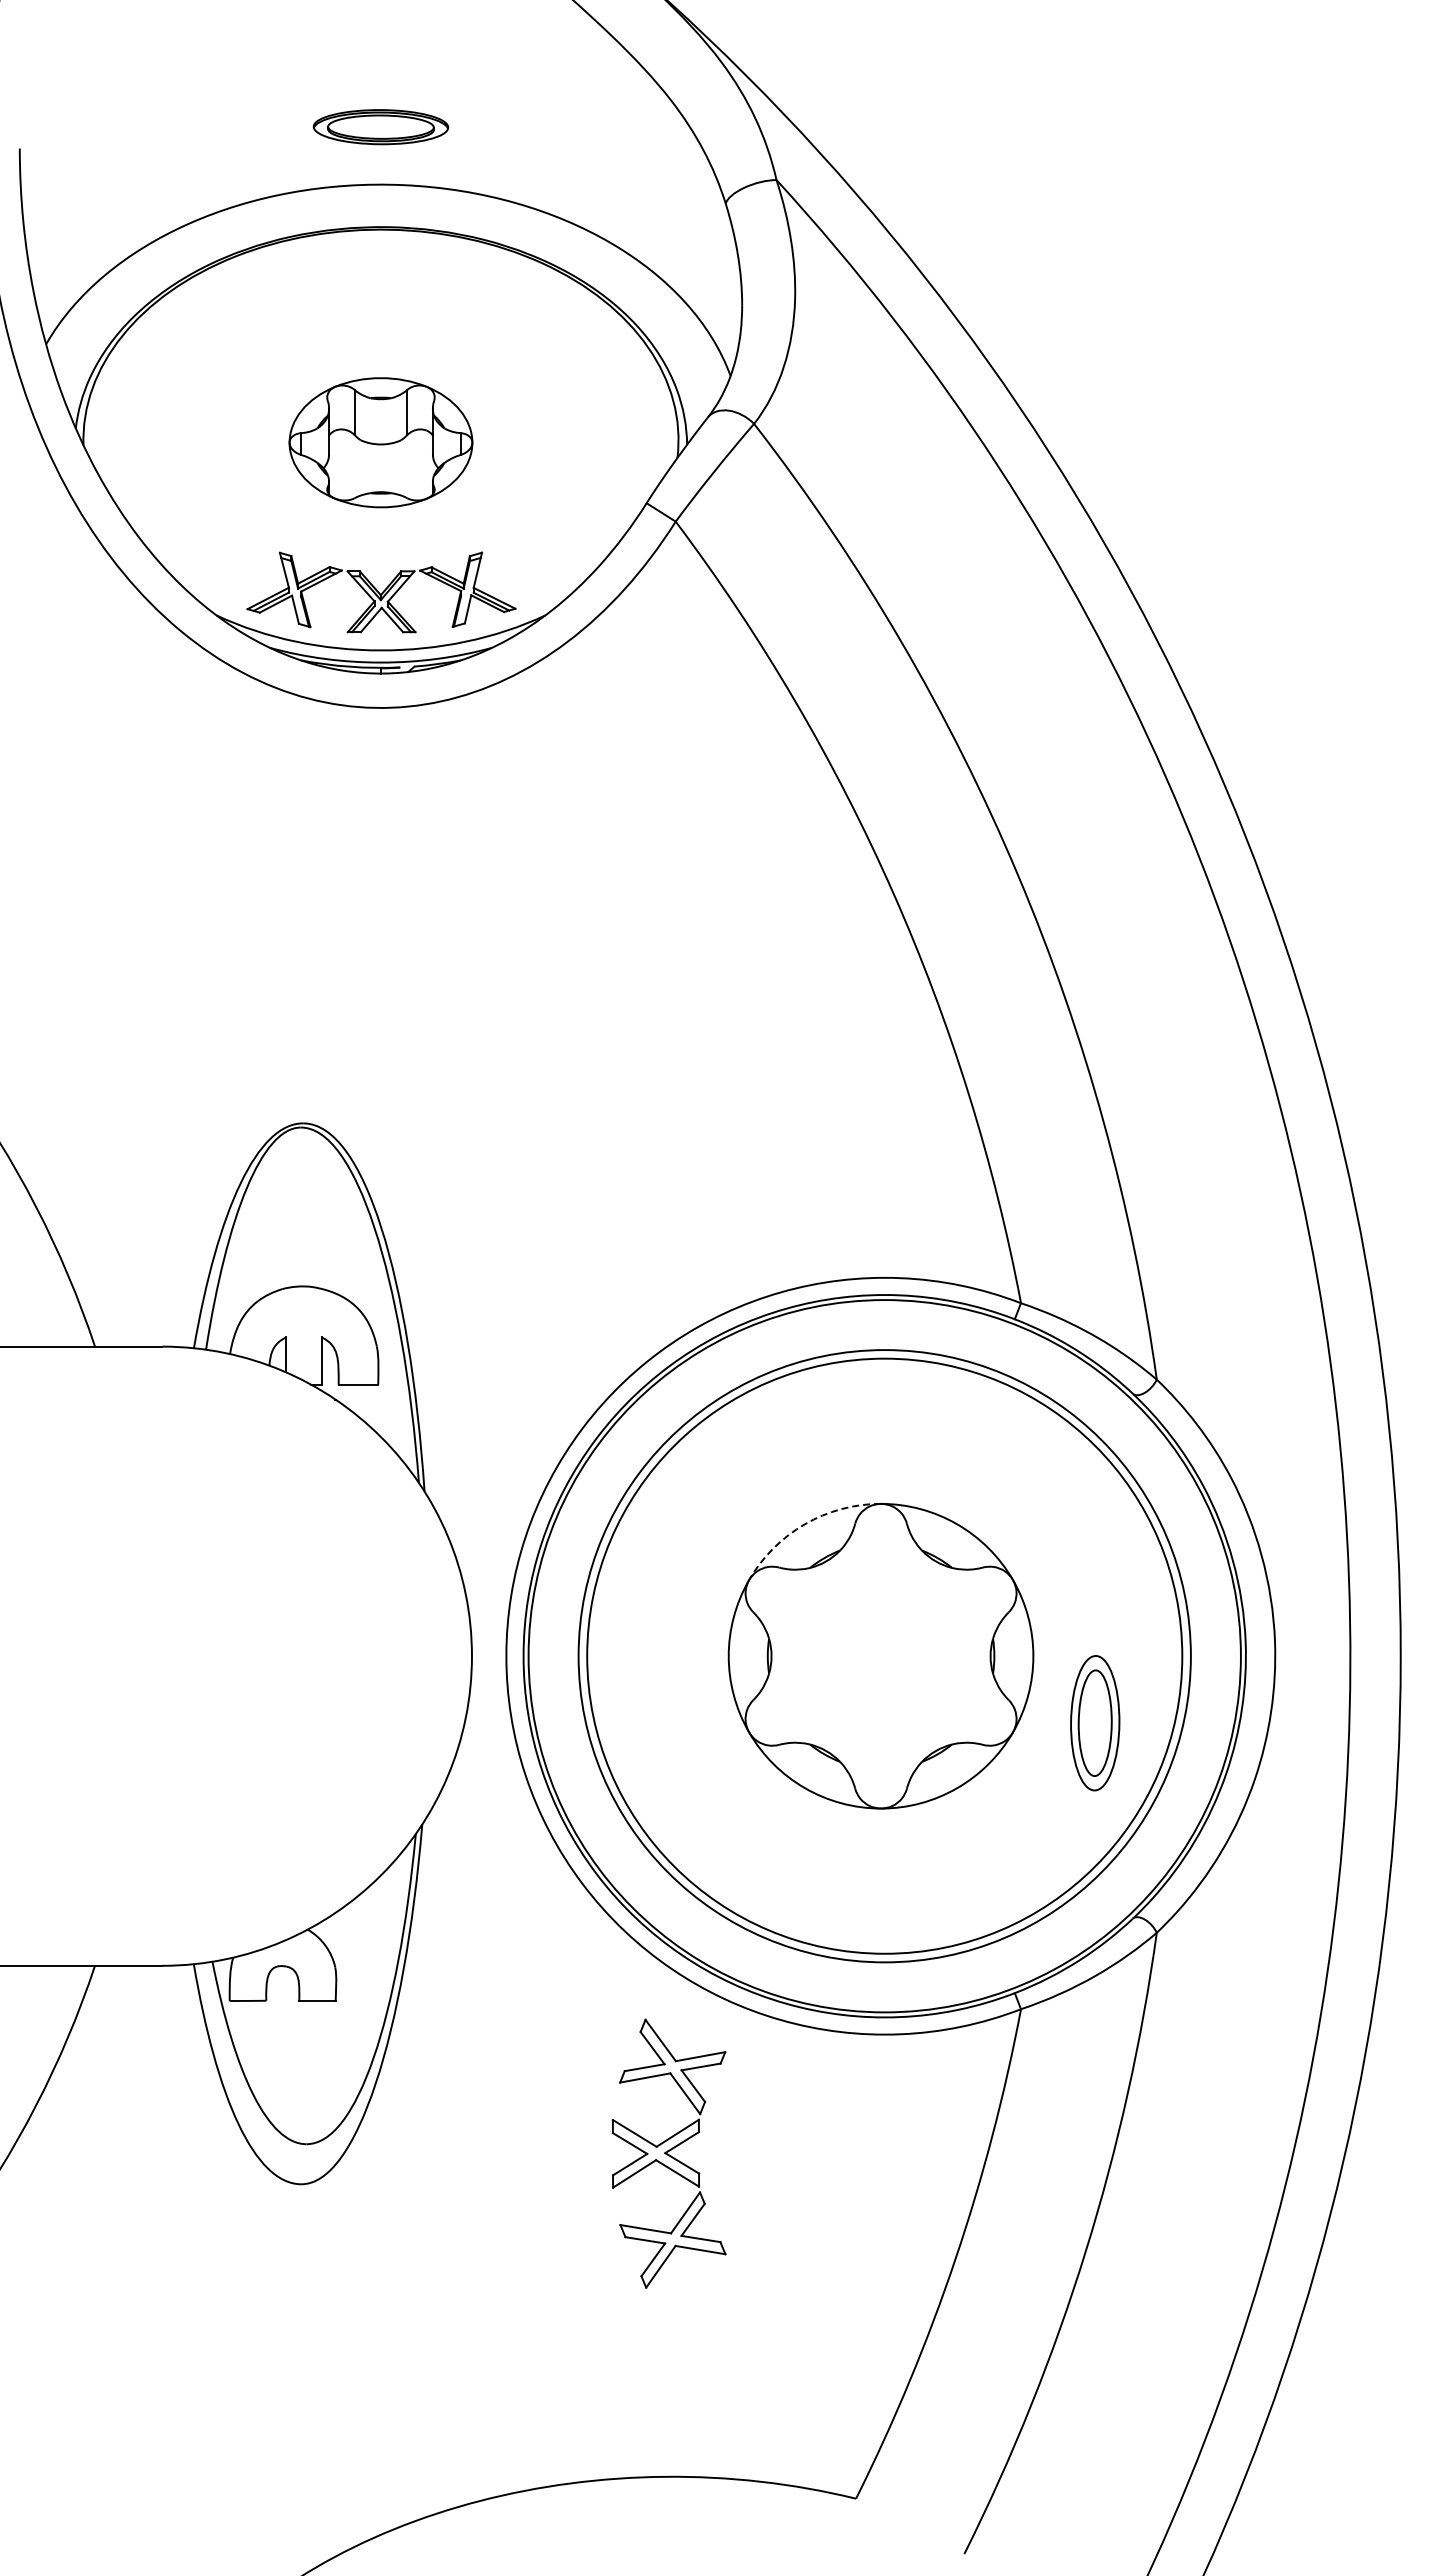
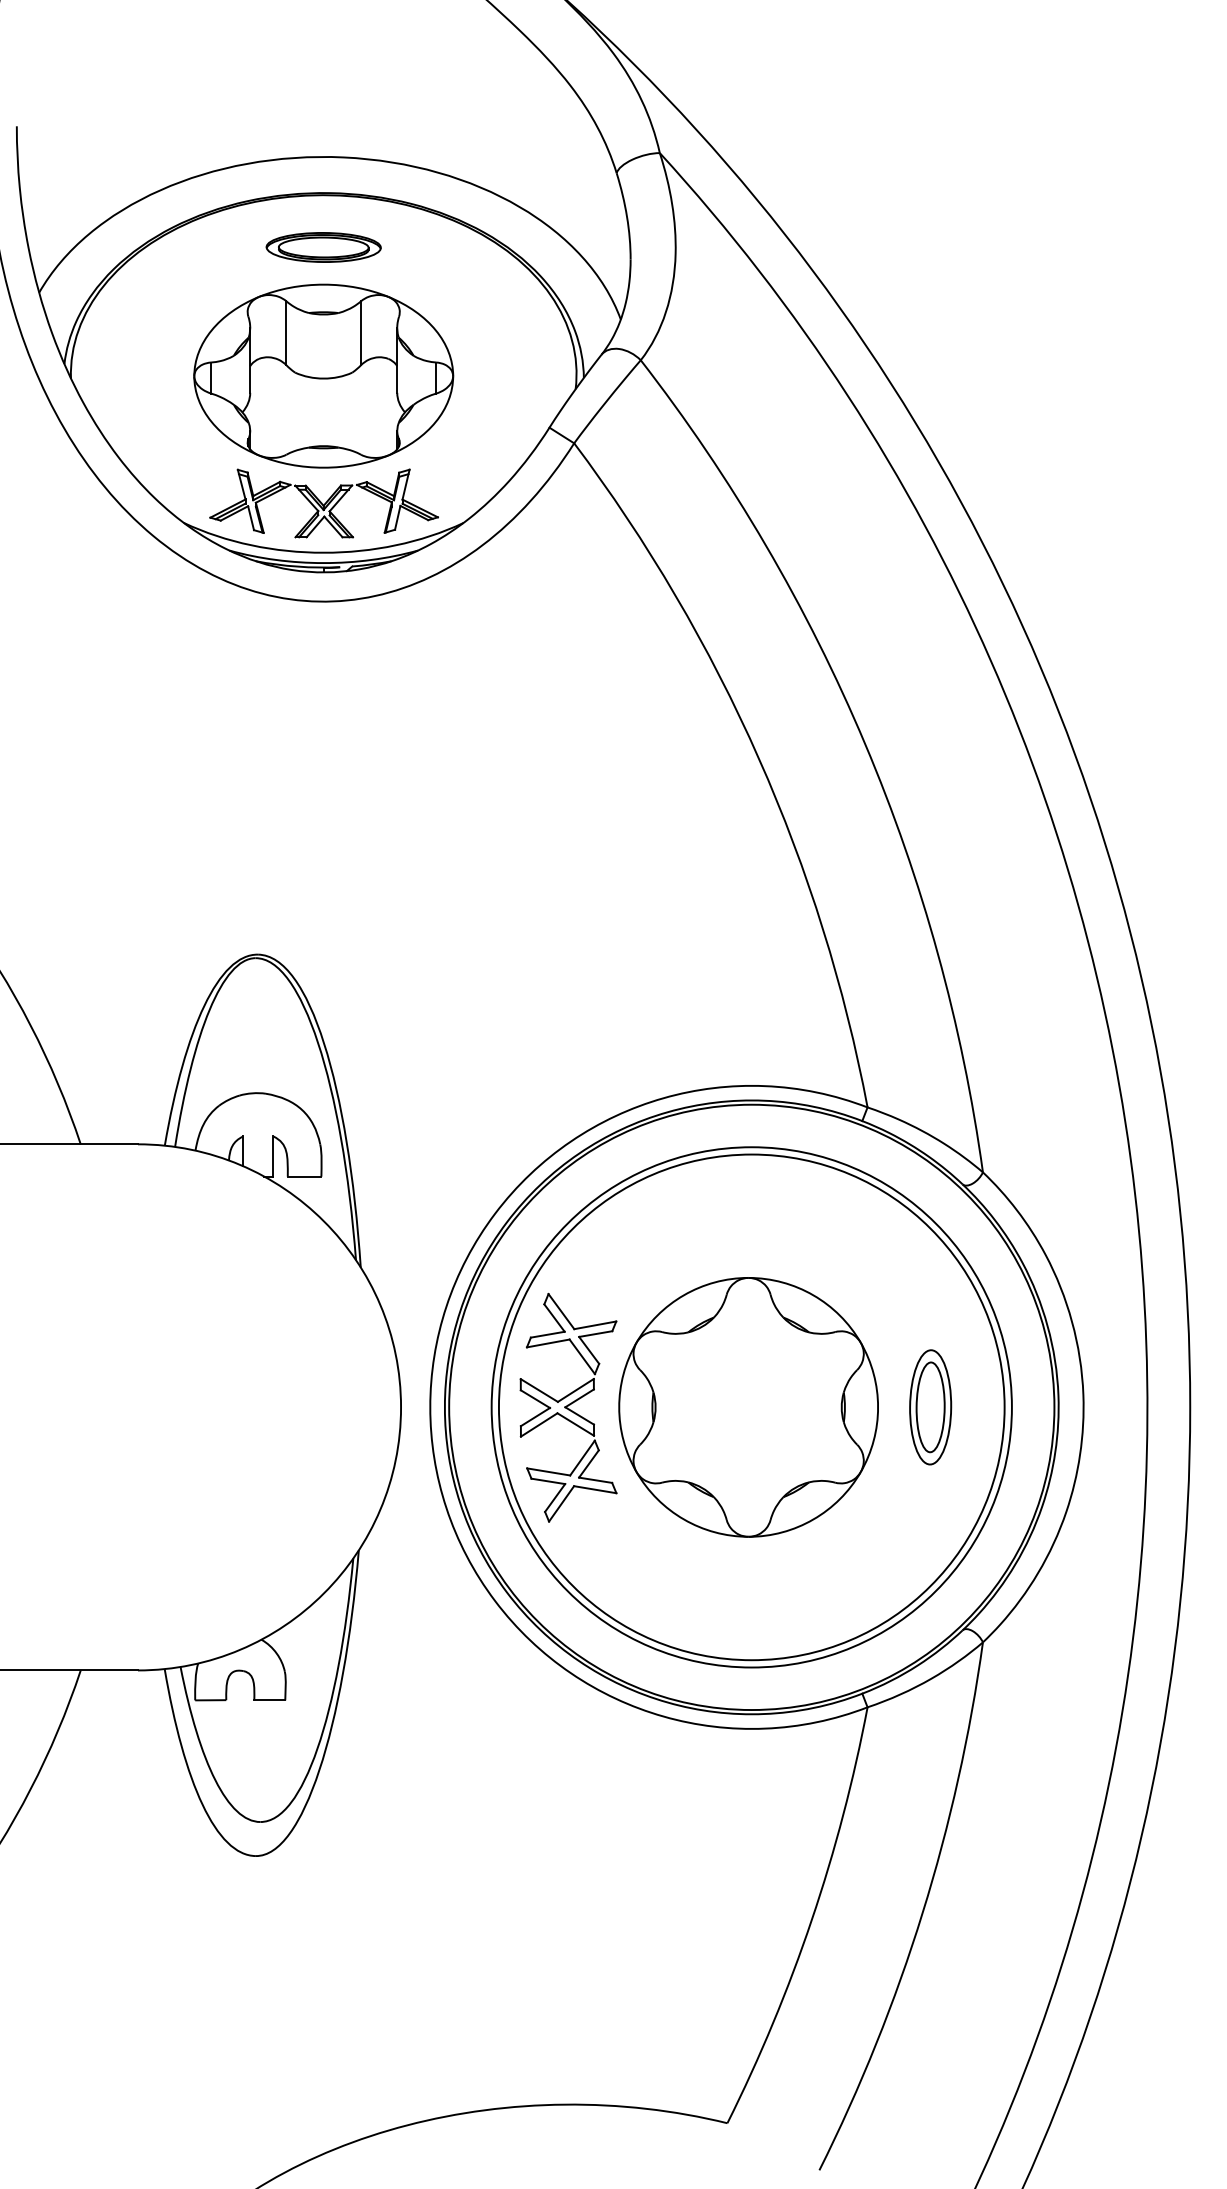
part: (380, 127) -> (323, 247), moved
part: (380, 442) -> (323, 376), size x1.67
arc: (804, 1524) -> (683, 1295), dashed -> solid
part: (1095, 1723) -> (930, 1407), moved
part: (668, 2153) -> (568, 1407), moved

